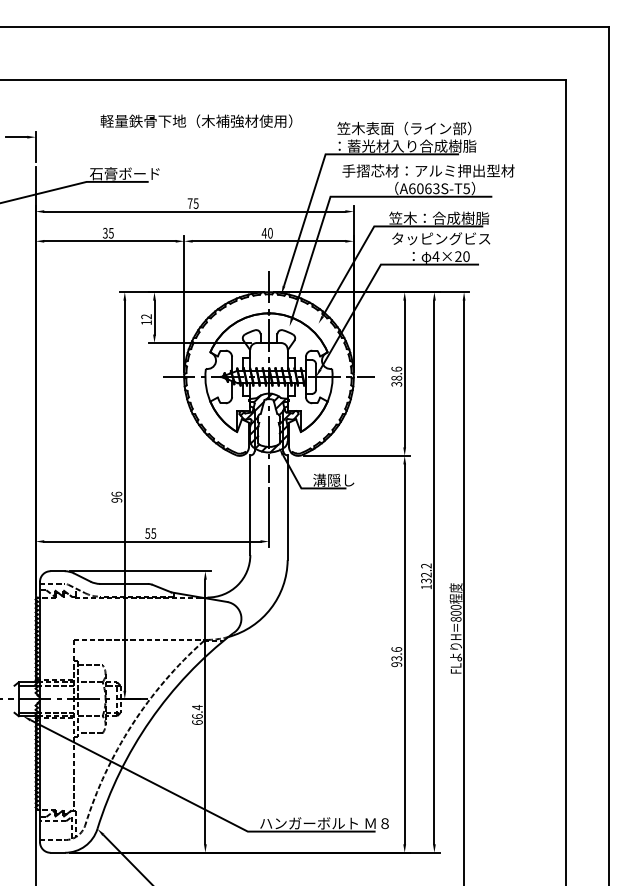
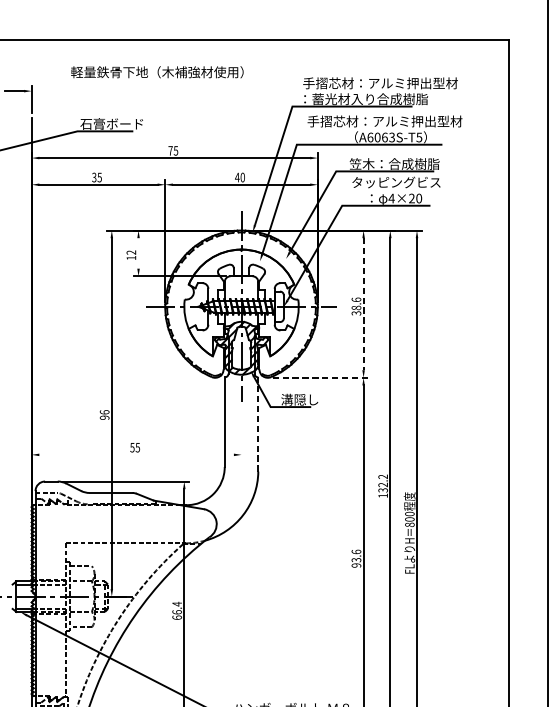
text: (196, 120) -> (157, 71), moved
text: (423, 128) -> (380, 83), 笠木表面（ライン部） -> 手摺芯材：アルミ押出型材
line: (154, 317) -> (138, 253), removed
line: (404, 374) -> (363, 304), solid -> dashed
line: (357, 455) -> (321, 377), solid -> dashed
line: (287, 507) -> (258, 424), solid -> dashed
line: (269, 517) -> (241, 433), removed
line: (152, 541) -> (136, 454), removed

